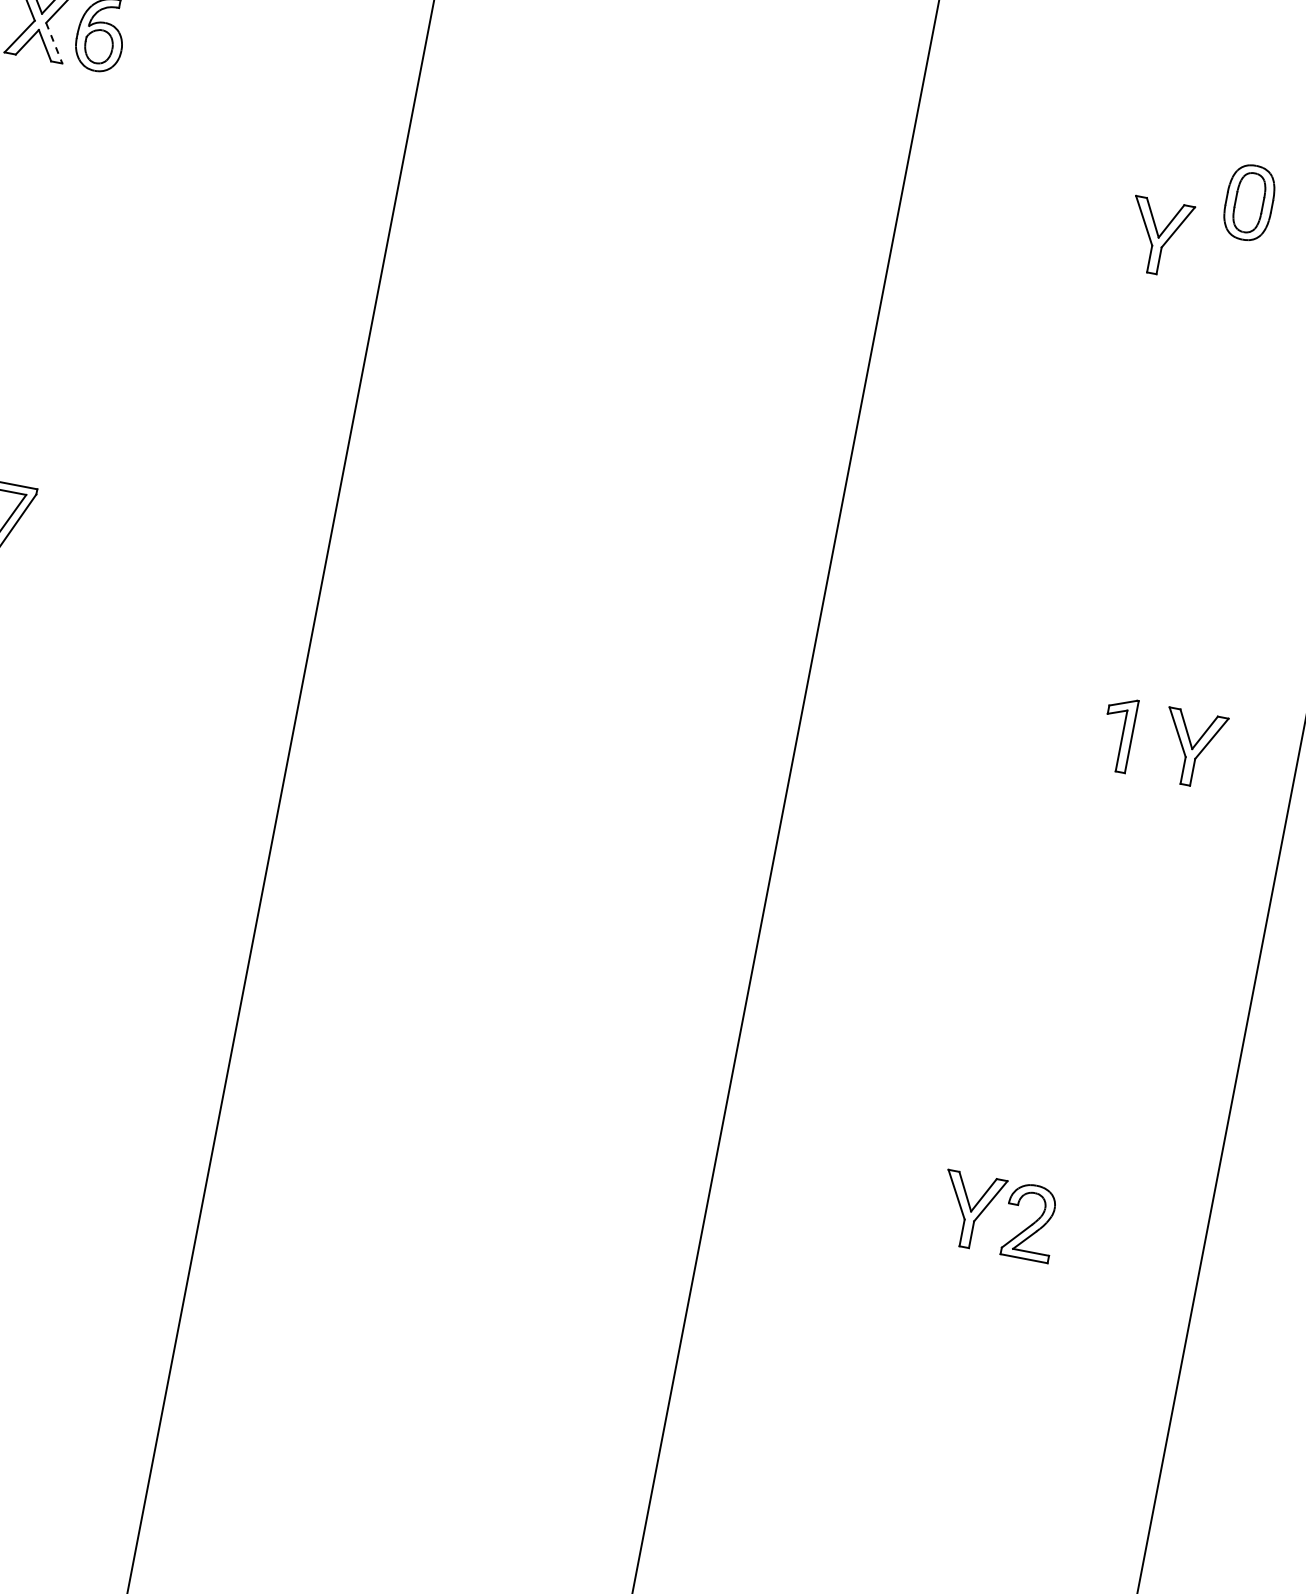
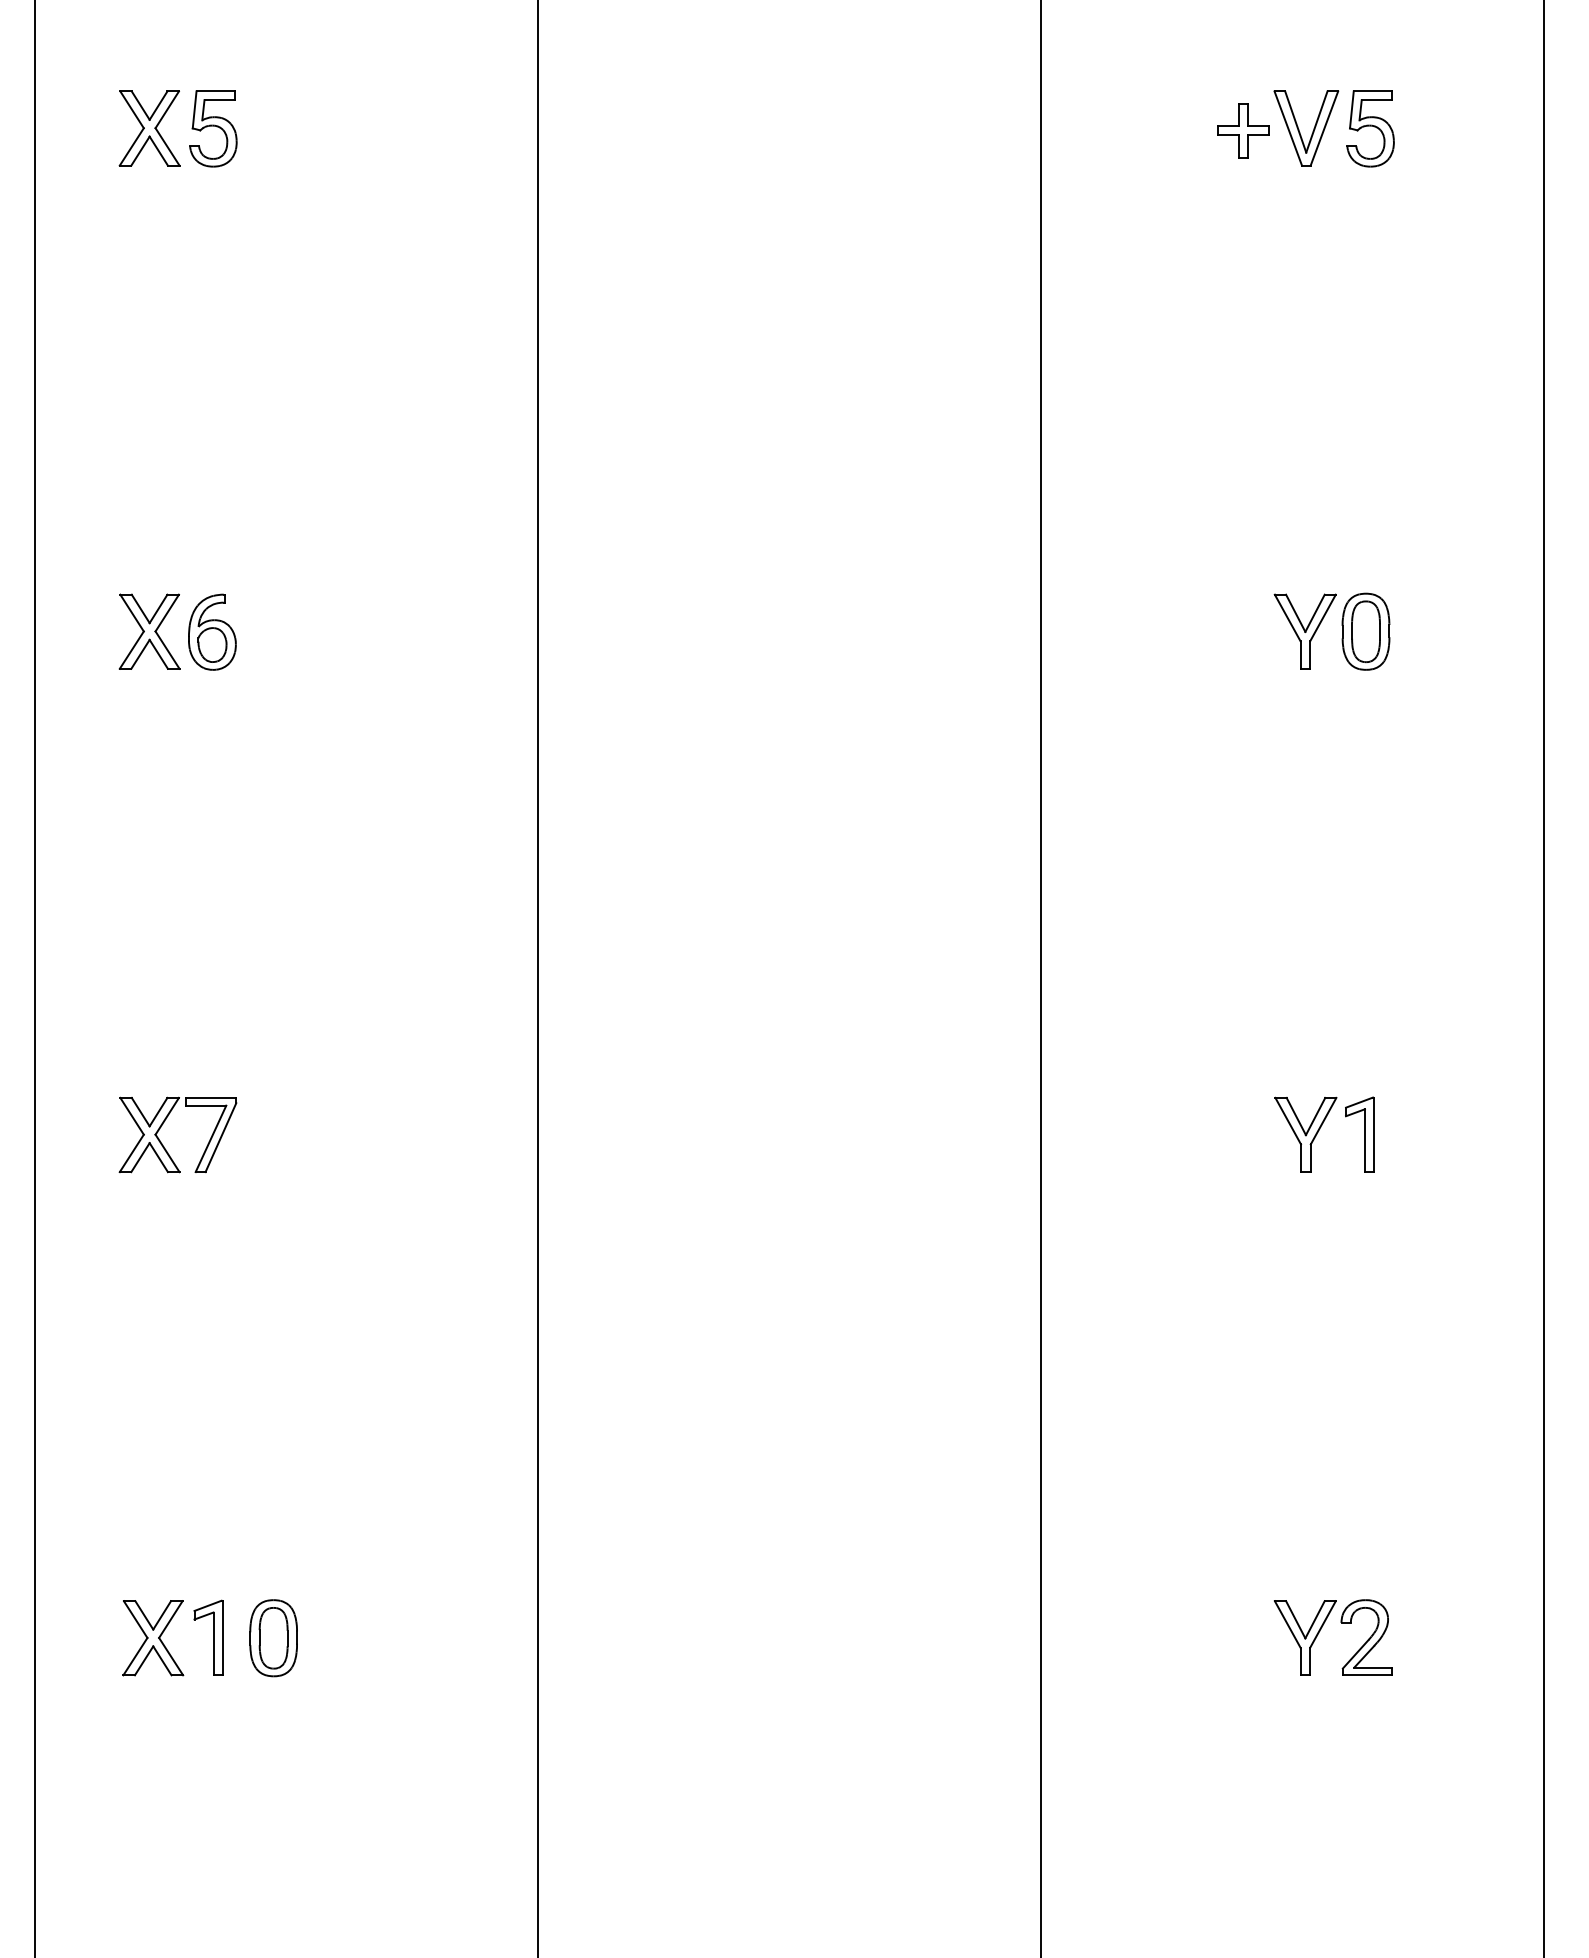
line: (54, 43) -> (167, 650), dashed -> solid
part: (1248, 202) -> (1365, 631), moved
part: (1191, 748) -> (1305, 1134), moved

